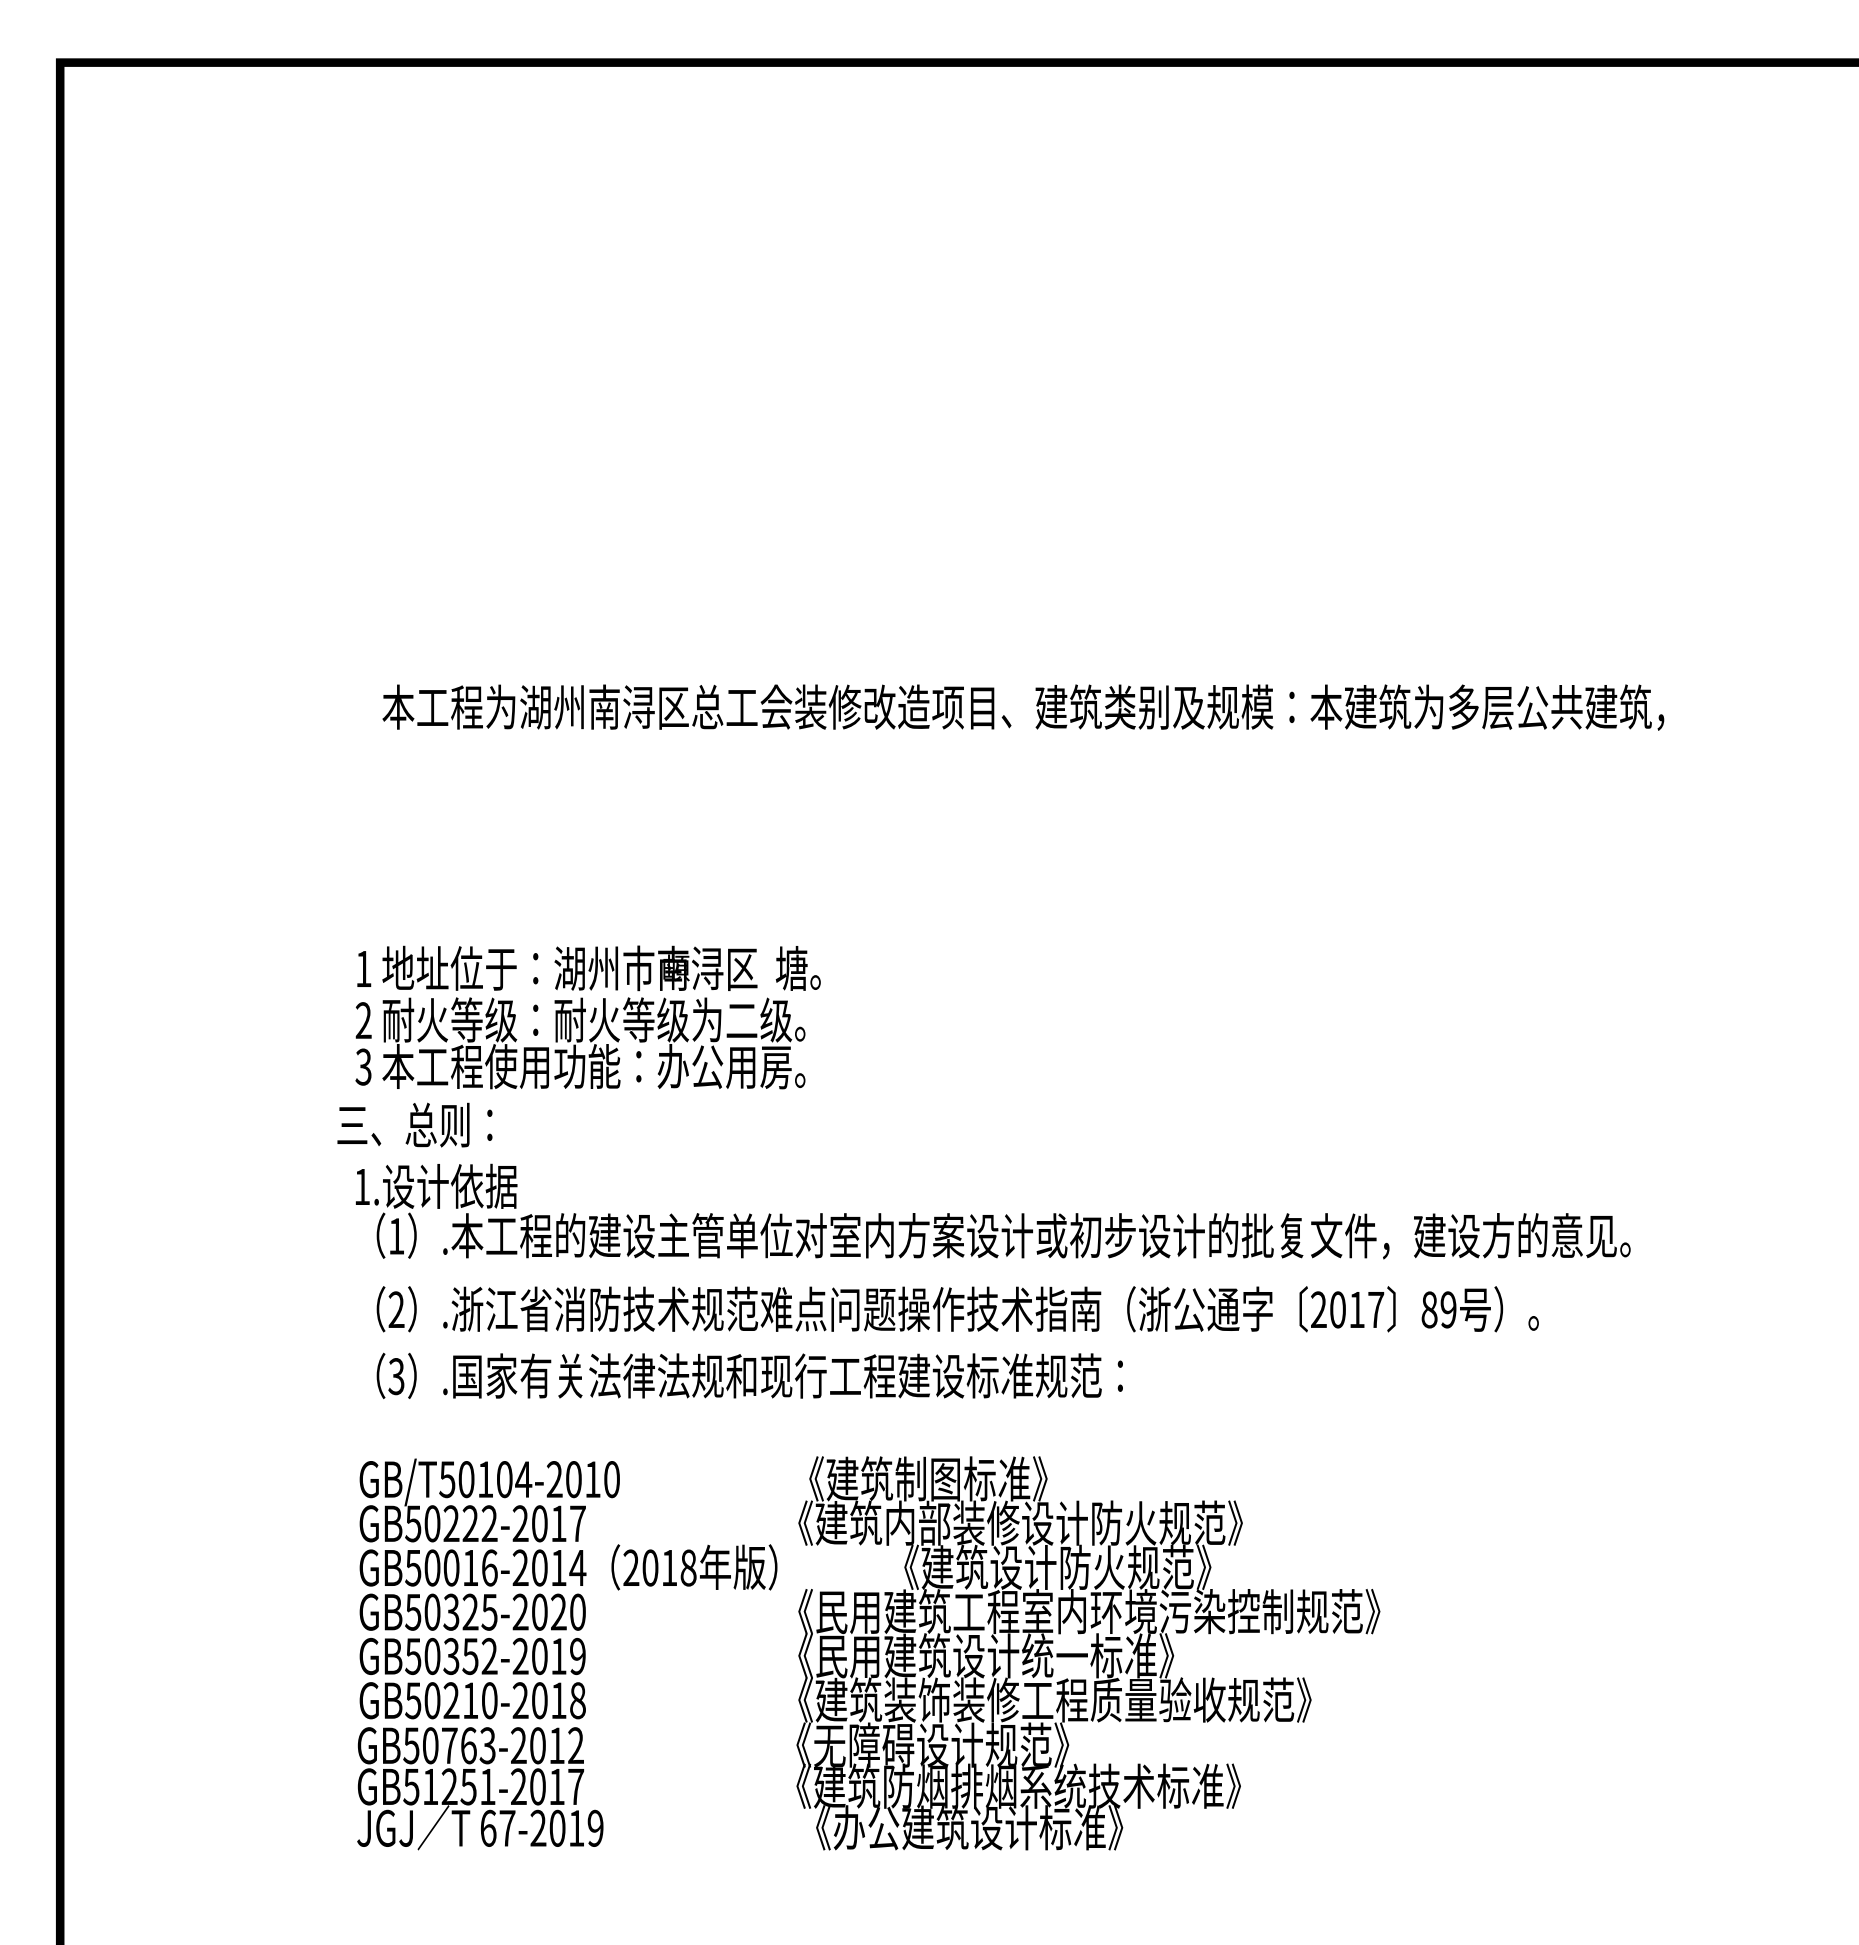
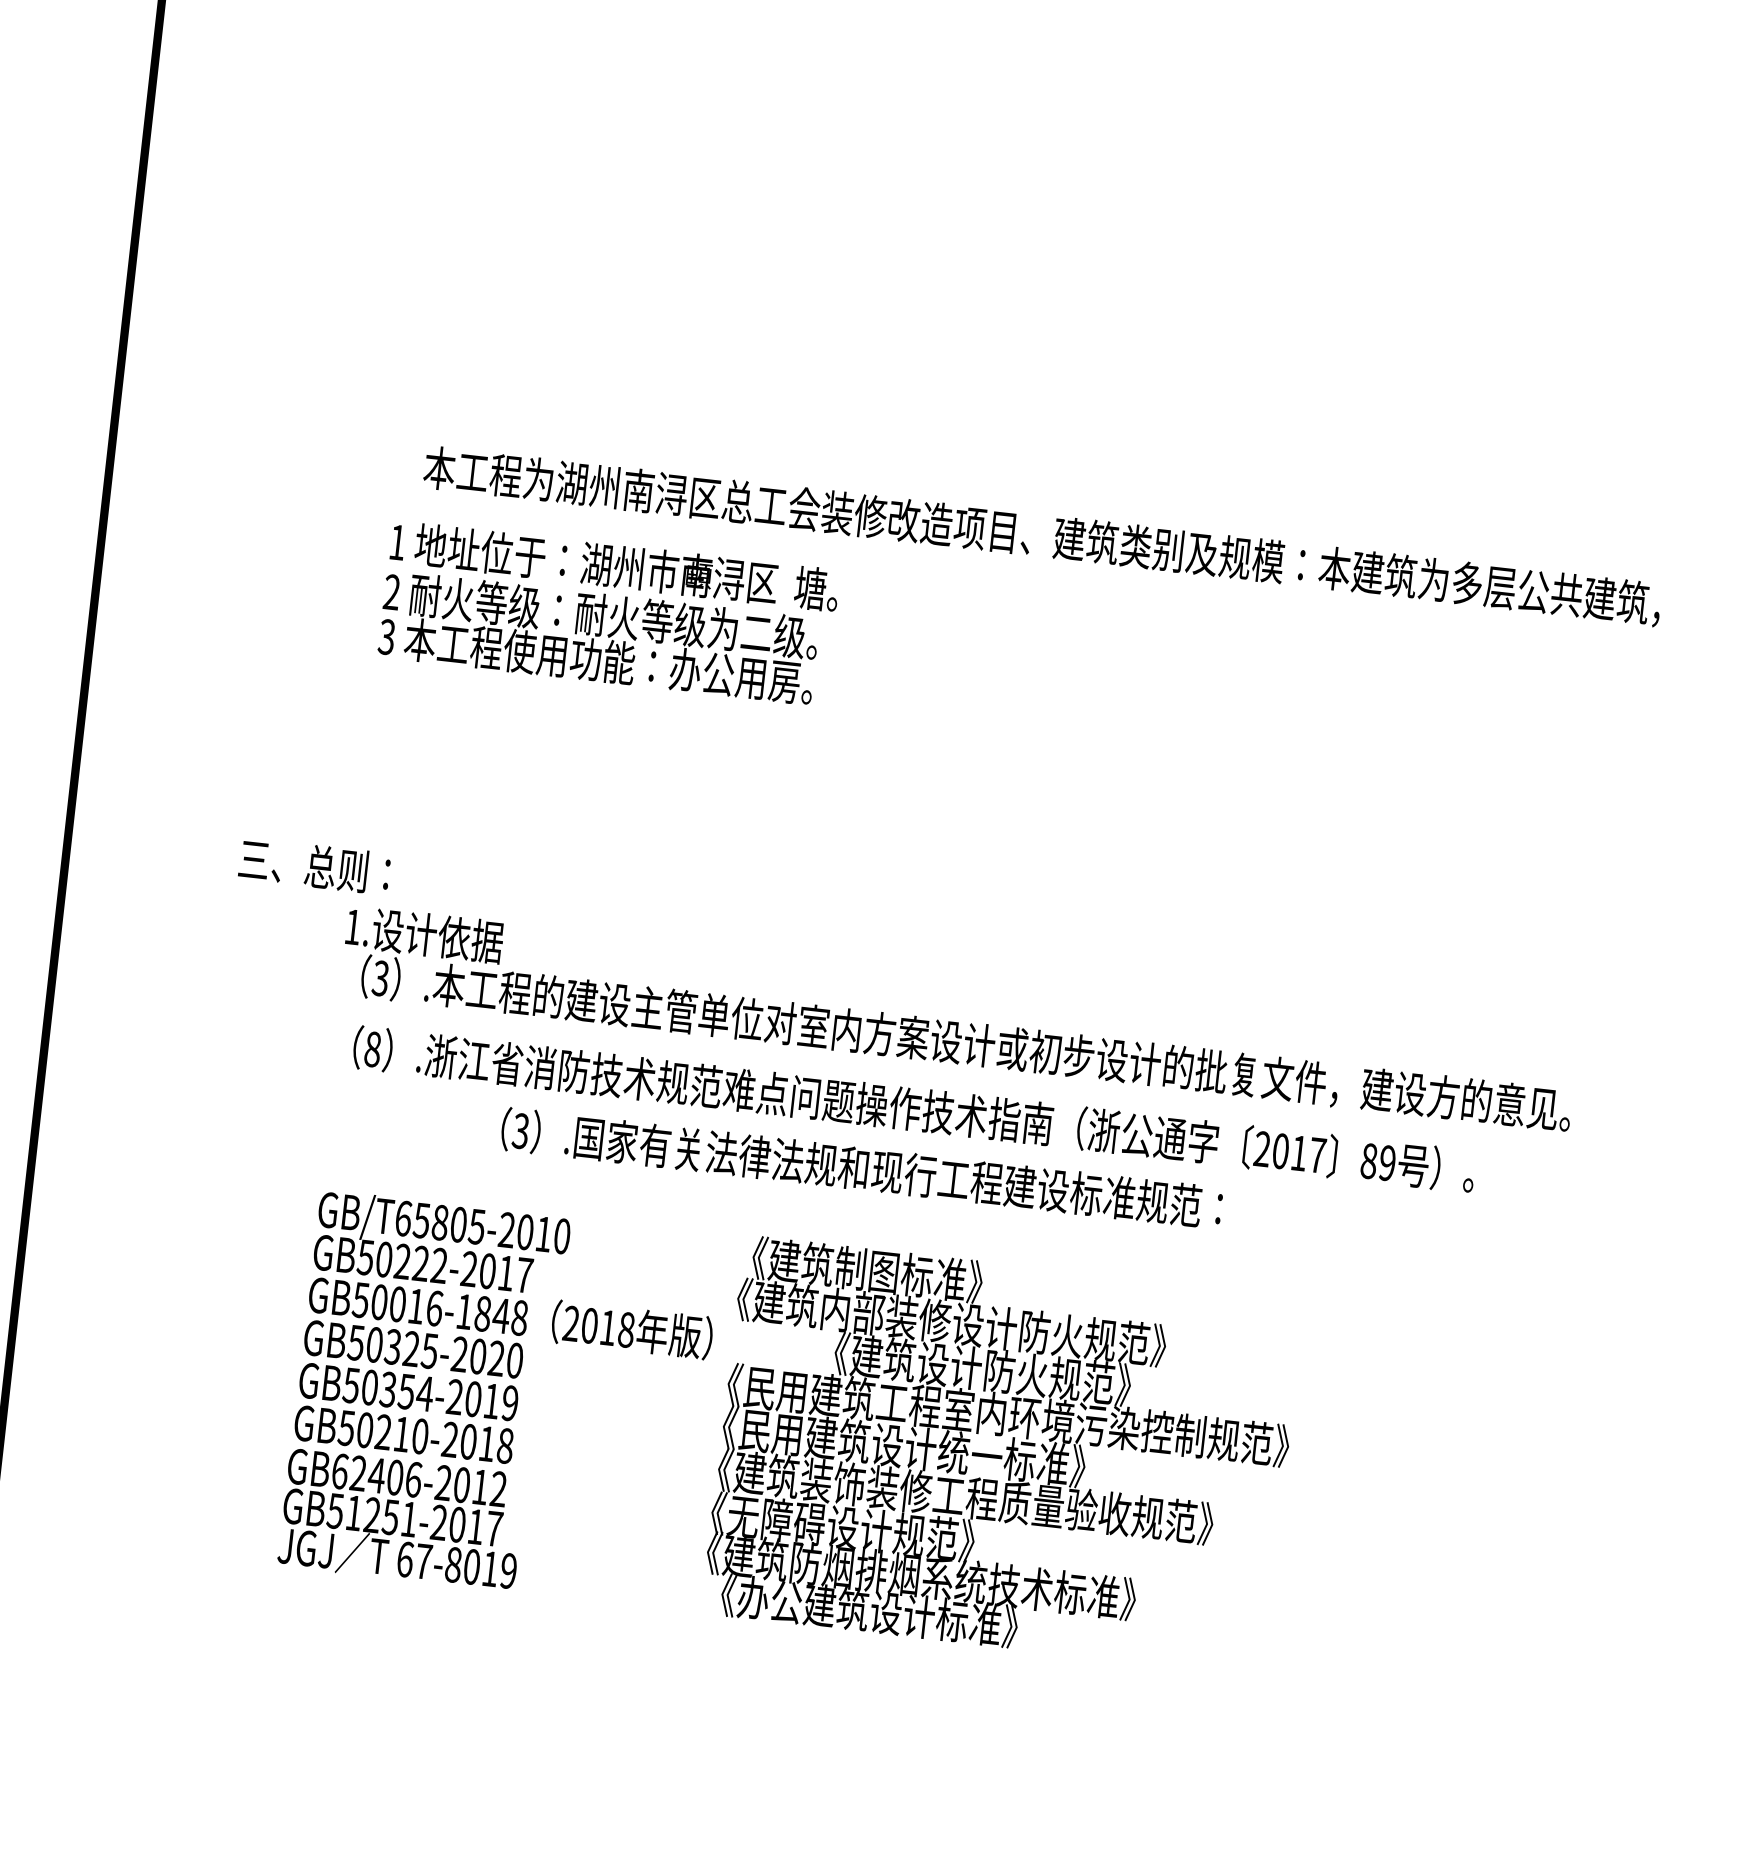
text: (587, 1017) -> (608, 613), moved
text: (414, 1124) -> (314, 865), moved
text: (396, 1235) -> (380, 977), 1 -> 3
text: (396, 1309) -> (372, 1049), 2 -> 8
text: (749, 1375) -> (861, 1168), moved
text: (485, 1479) -> (440, 1222), GB/T50104-2010 -> GB/T65805-2010
text: (549, 1567) -> (492, 1314), GB50016-2014 -> GB50016-1848
text: (489, 1655) -> (425, 1392), GB50352-2019 -> GB50354-2019
text: (449, 1745) -> (376, 1475), GB50763-2012 -> GB62406-2012
text: (538, 1827) -> (453, 1564), 67-2019 -> 67-8019

